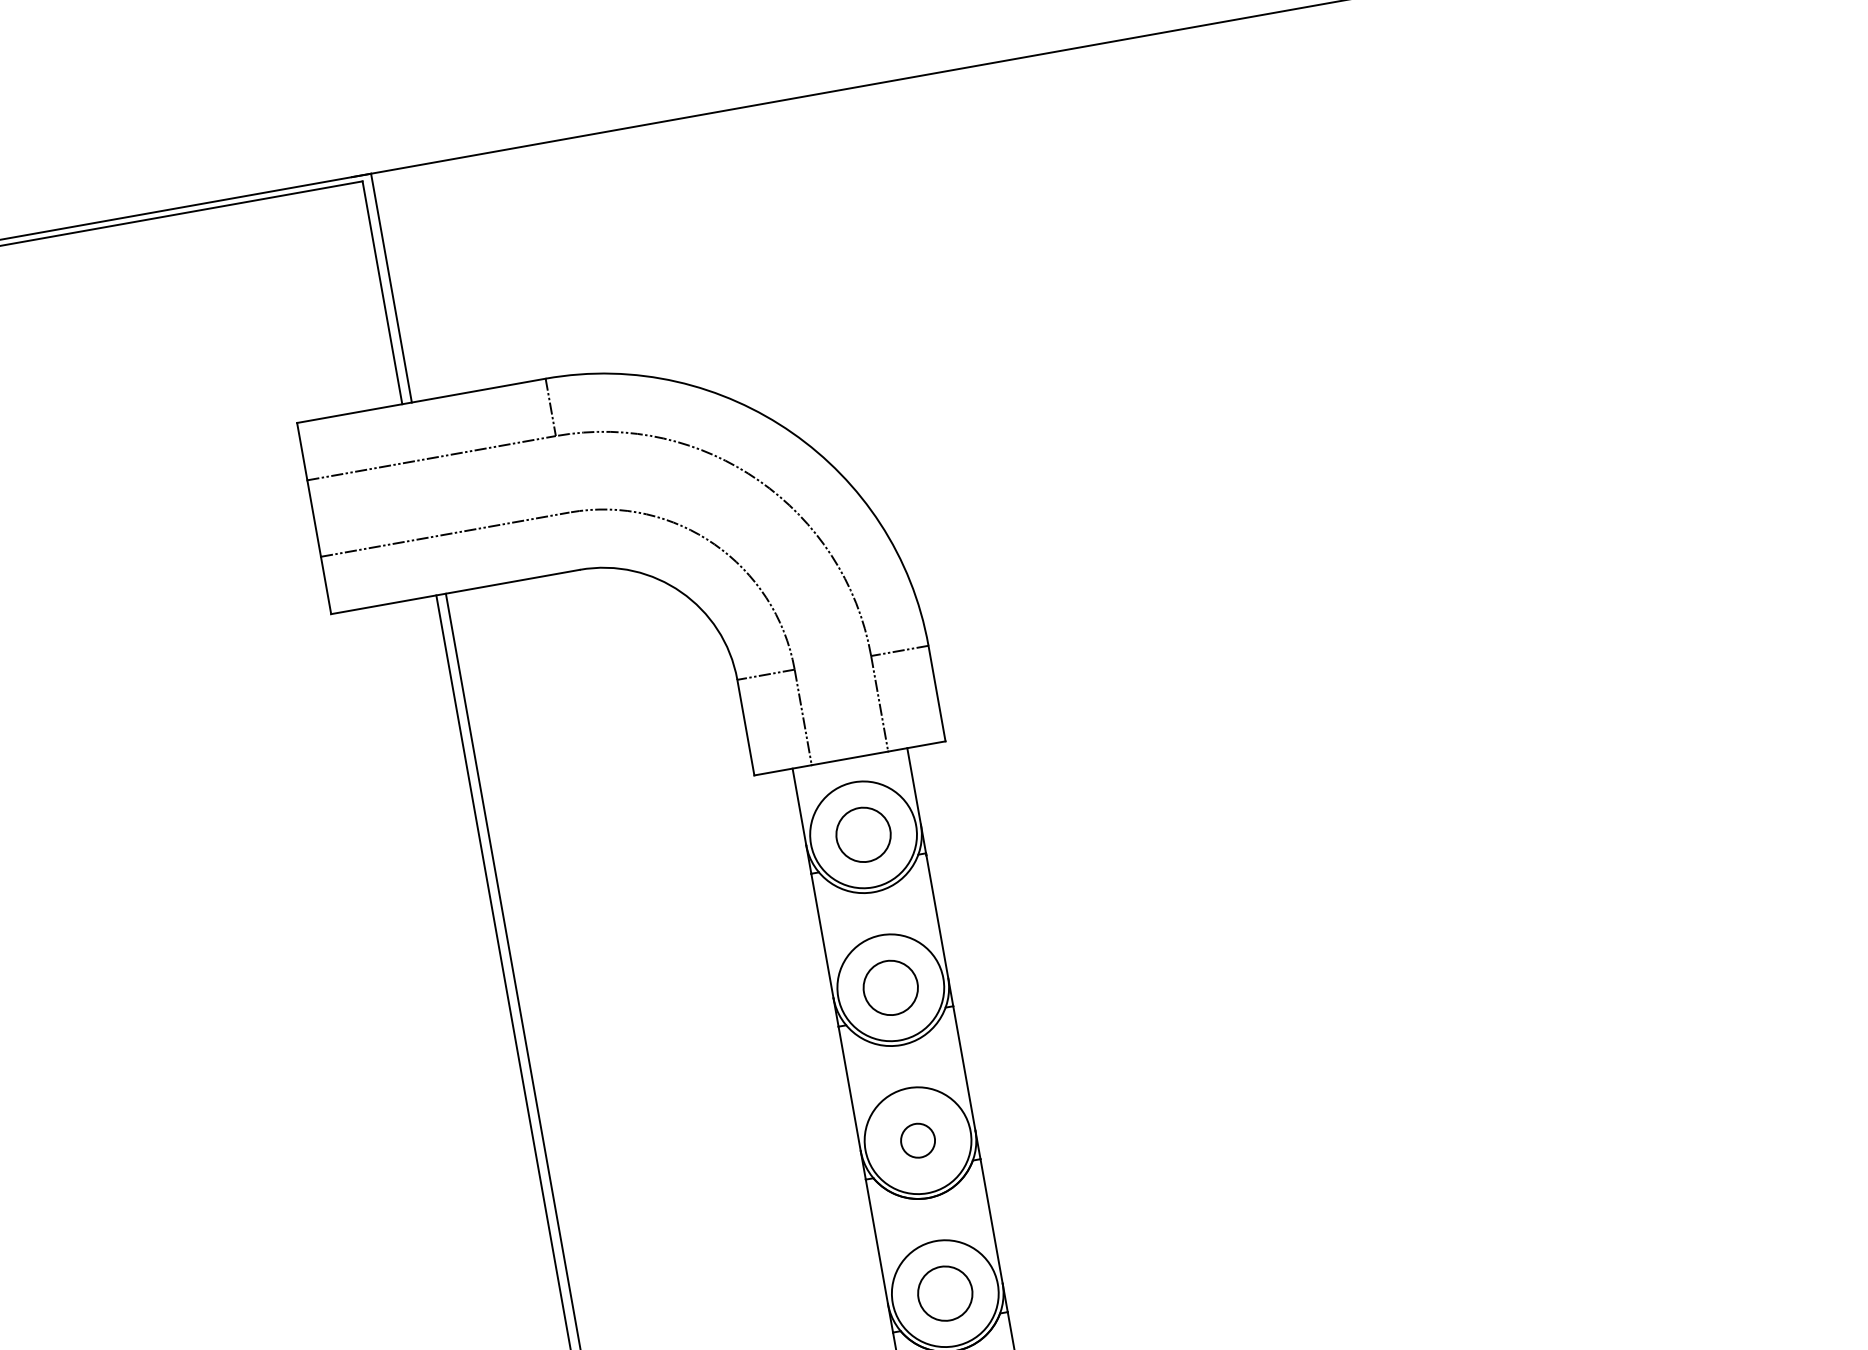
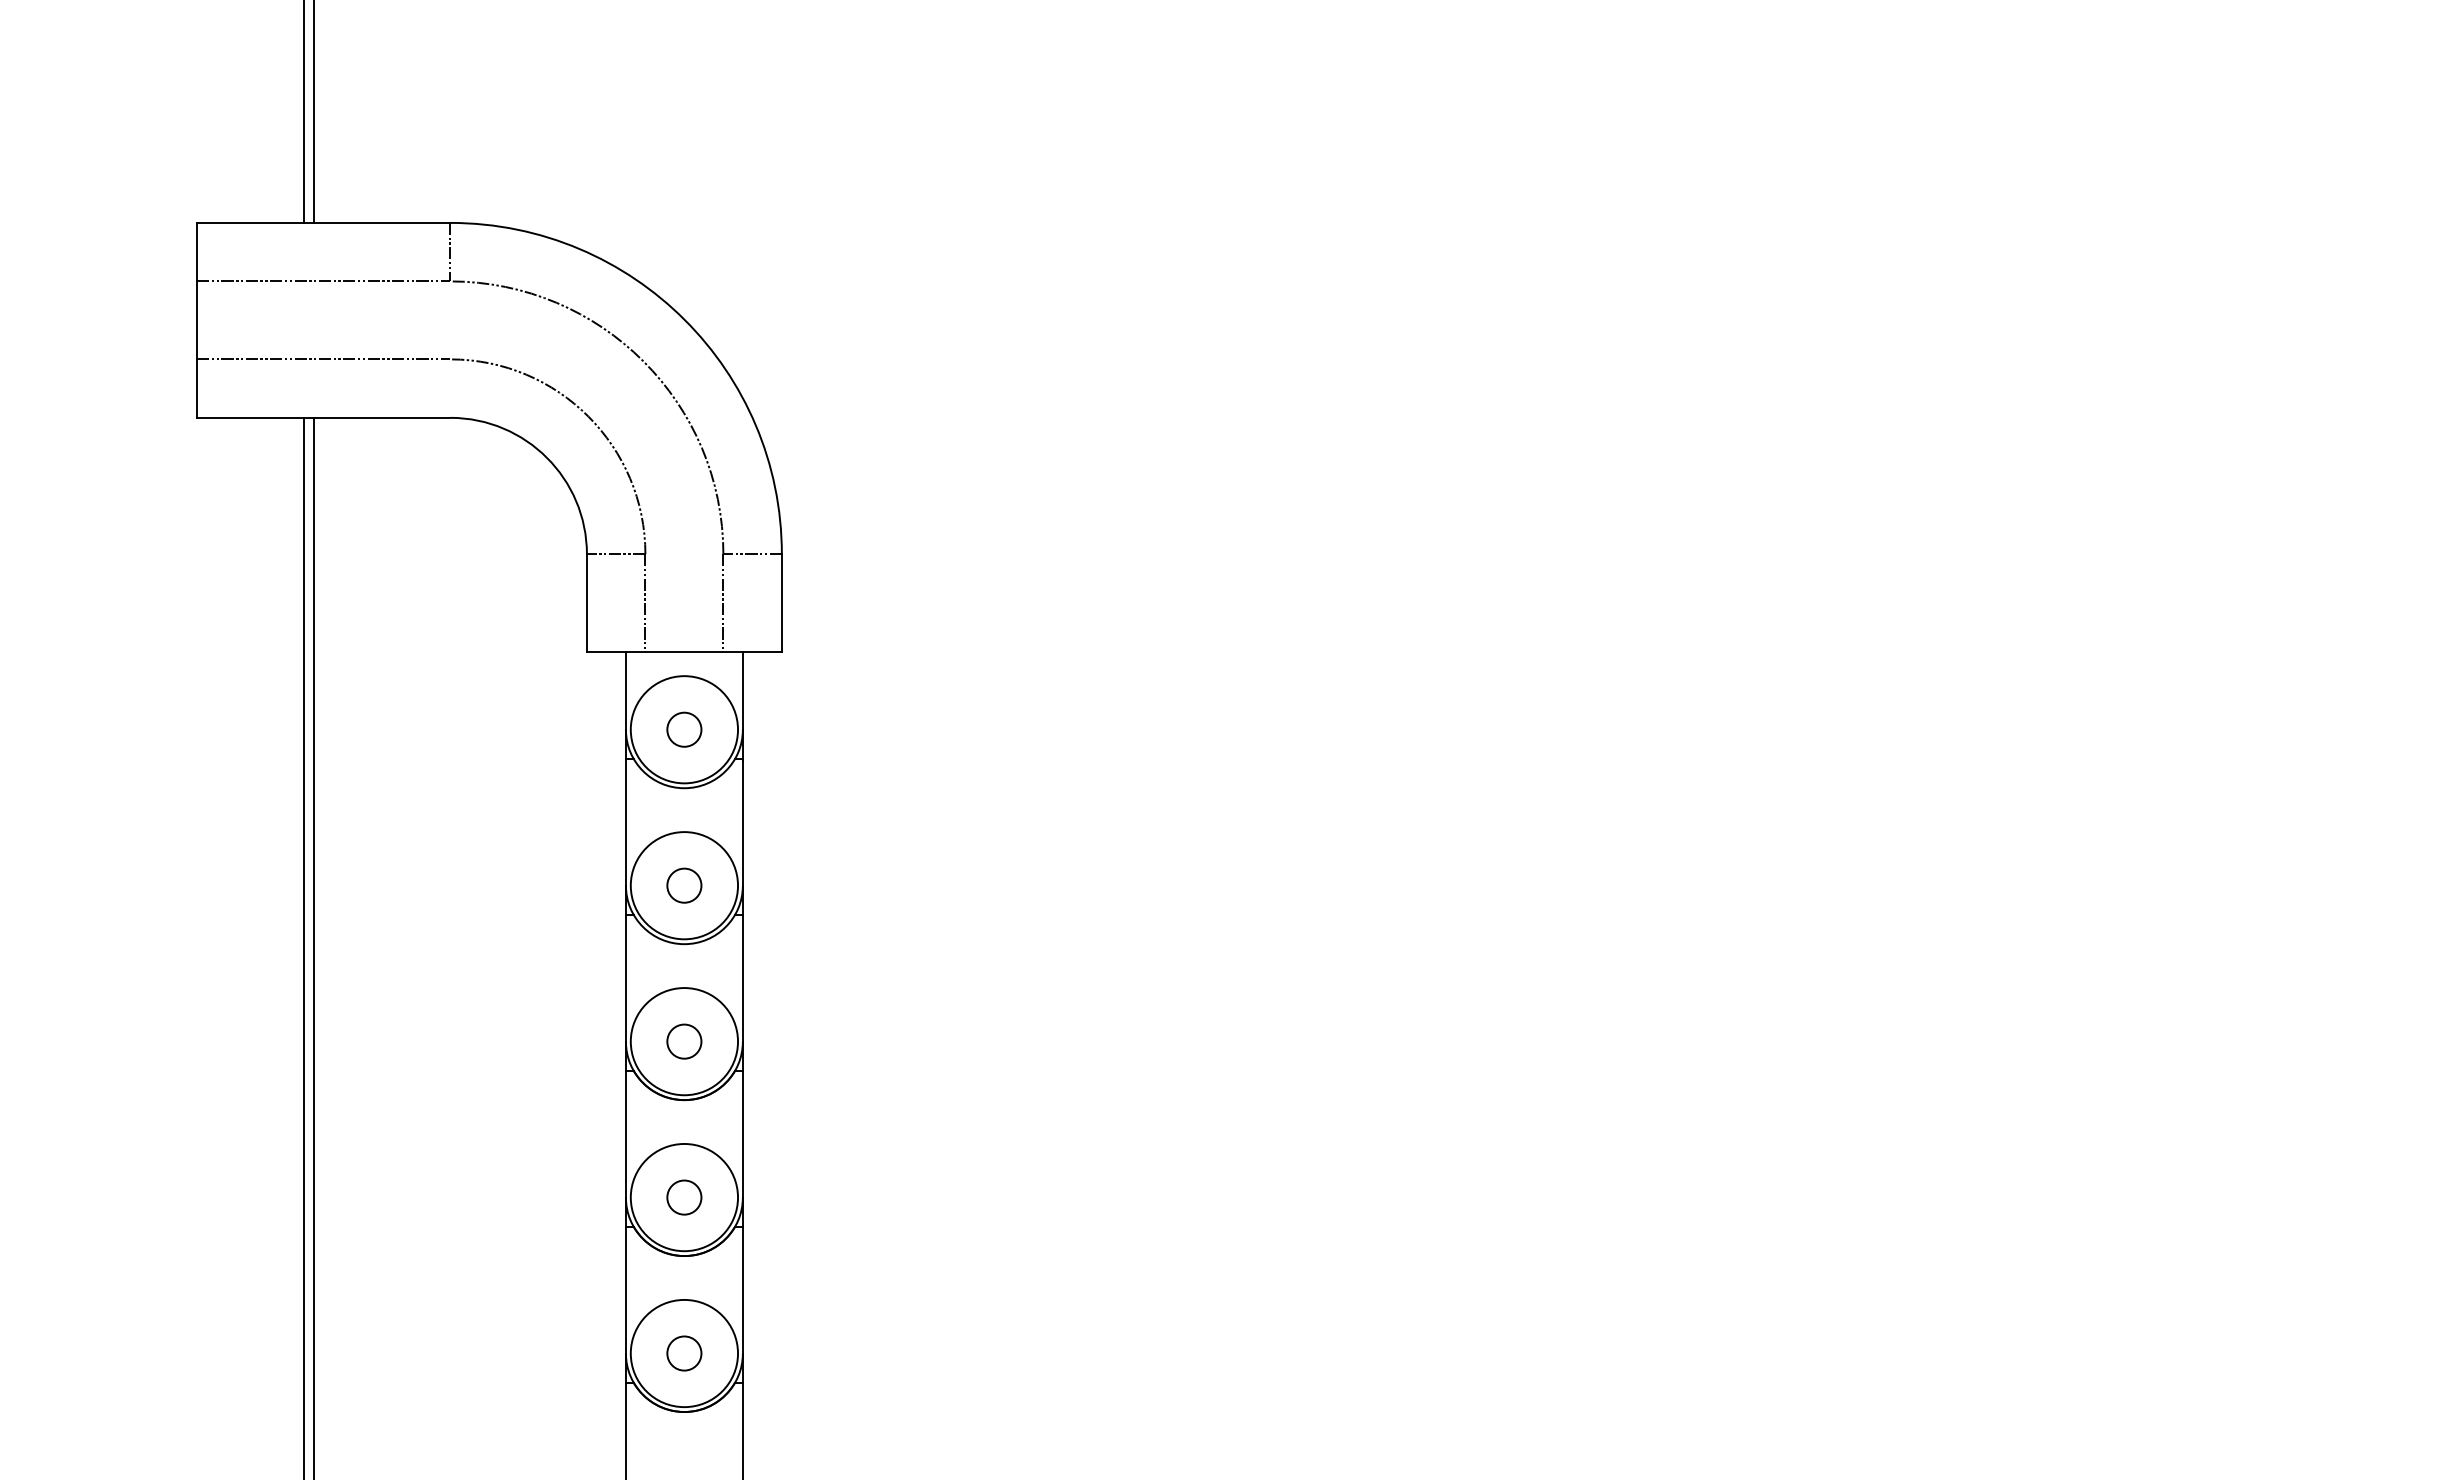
circle: (863, 834) -> (684, 729), size x0.62
circle: (890, 987) -> (684, 885), size x0.62
circle: (945, 1293) -> (684, 1197), size x0.62

